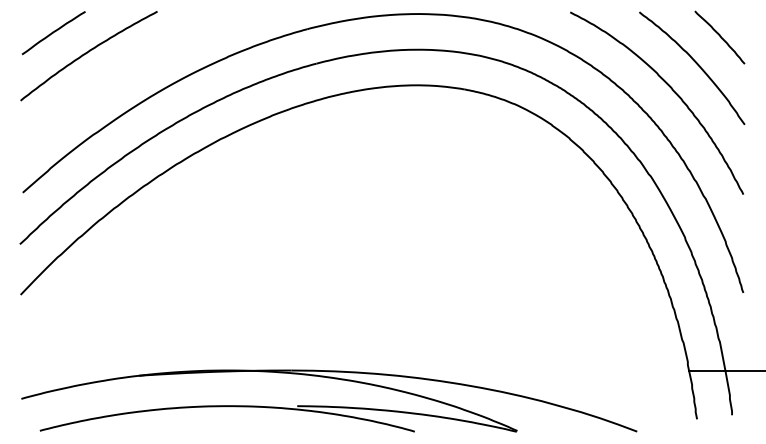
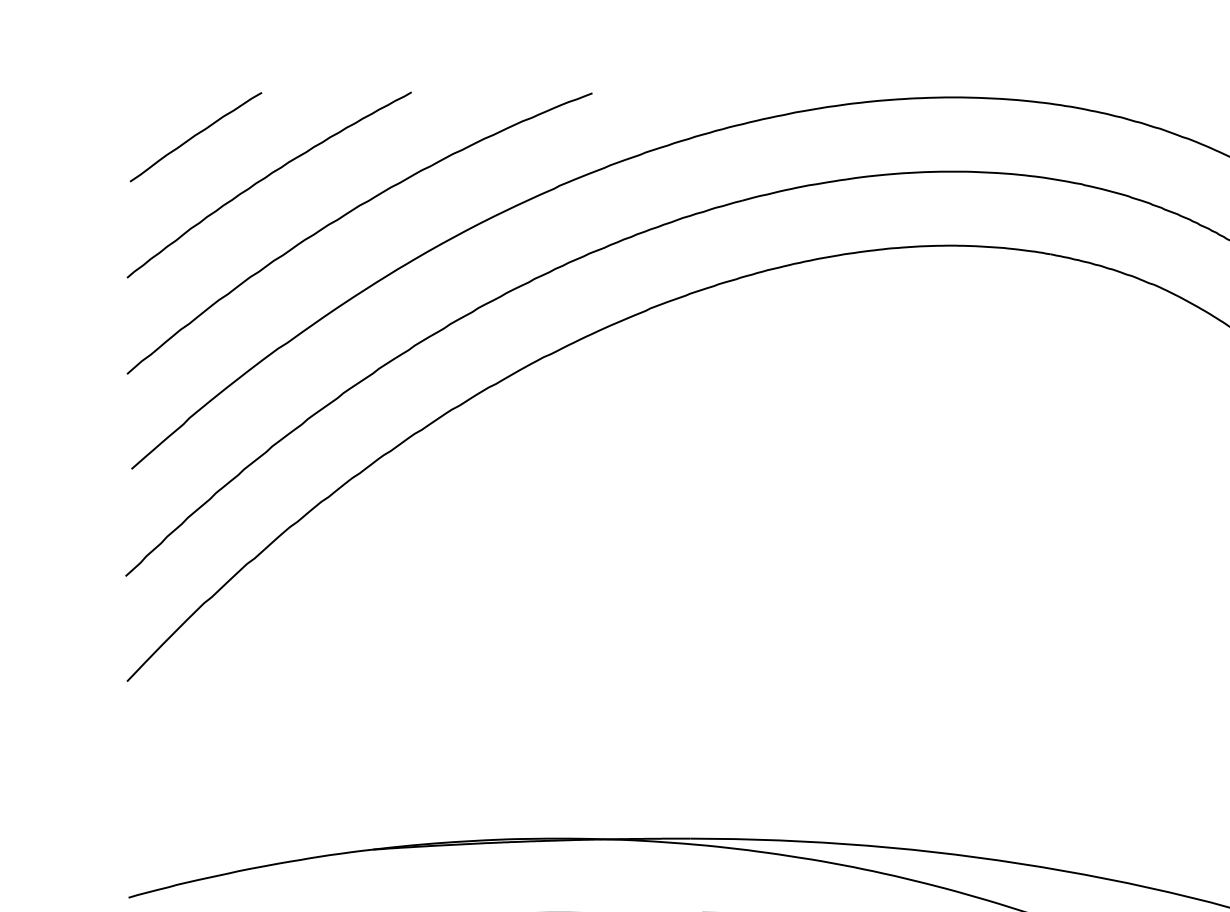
curve: (127, 70) -> (349, 214), added

